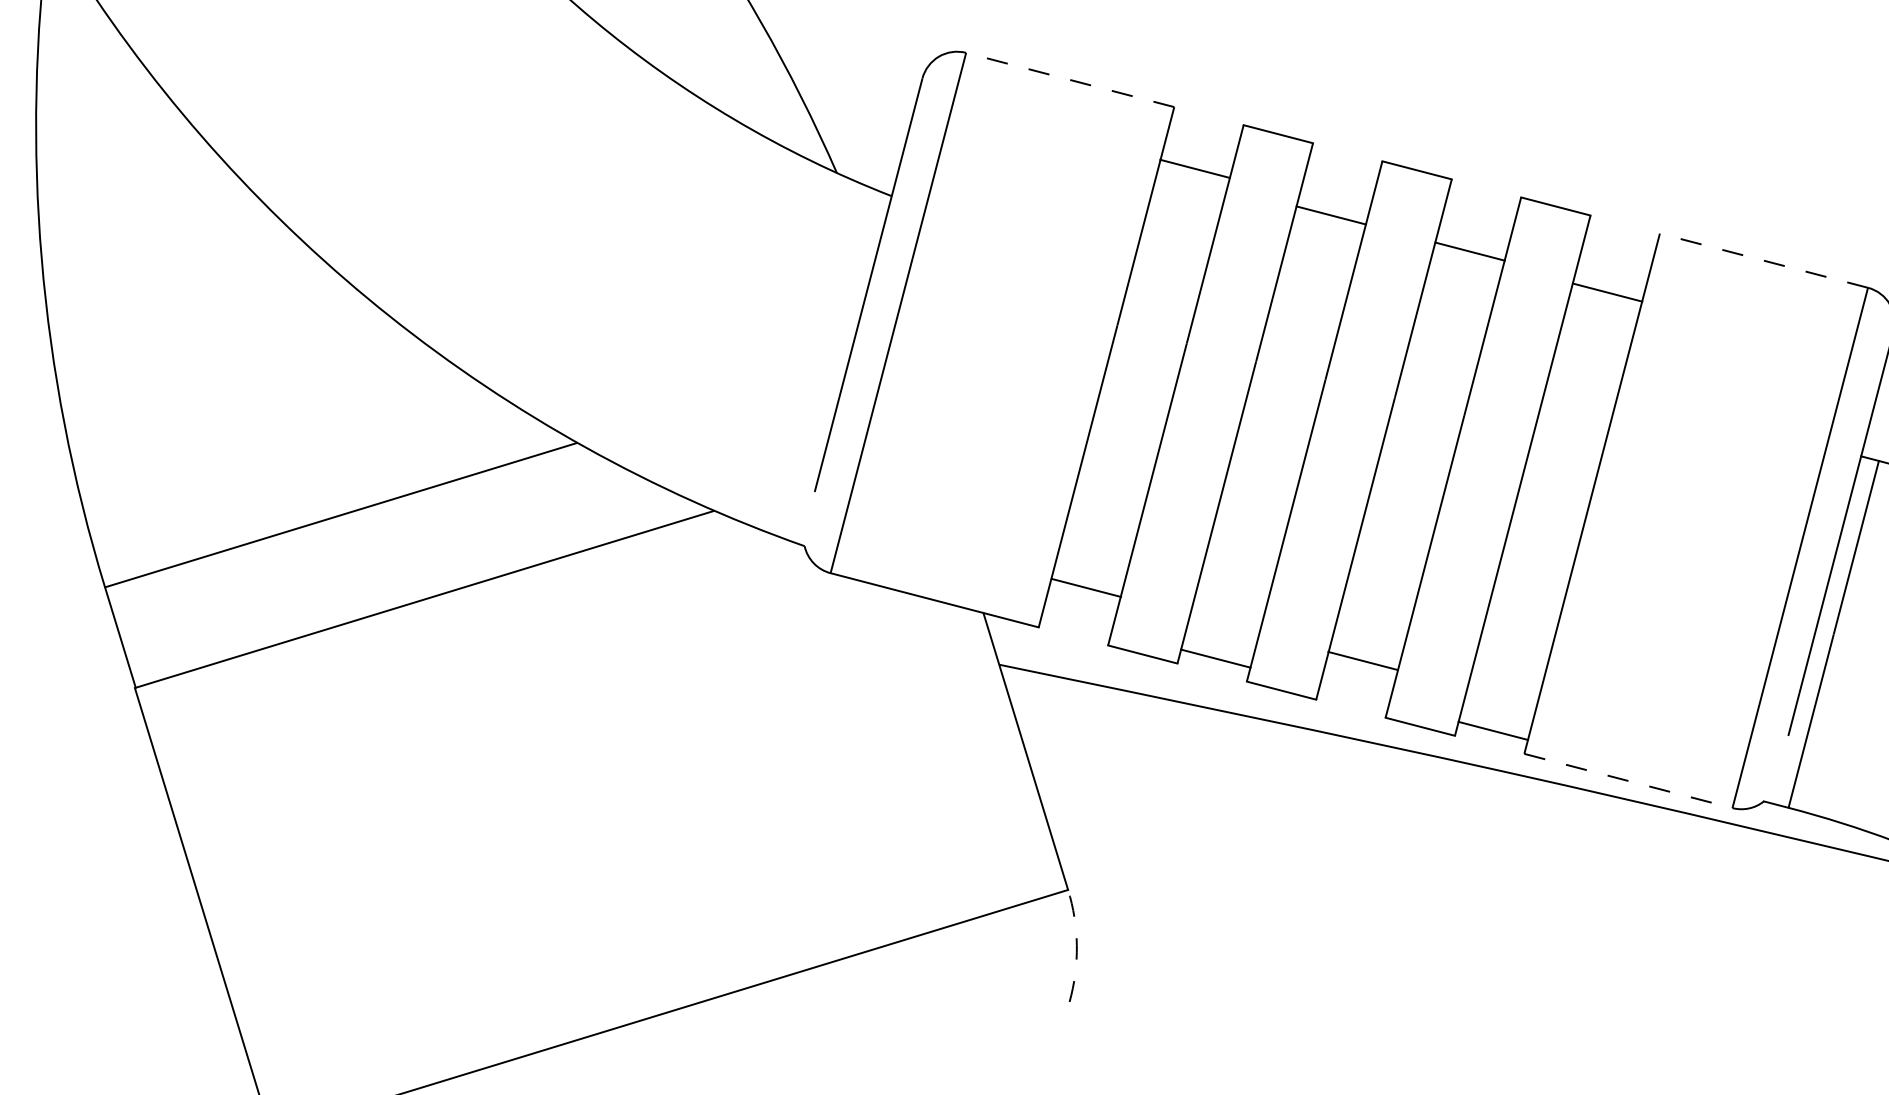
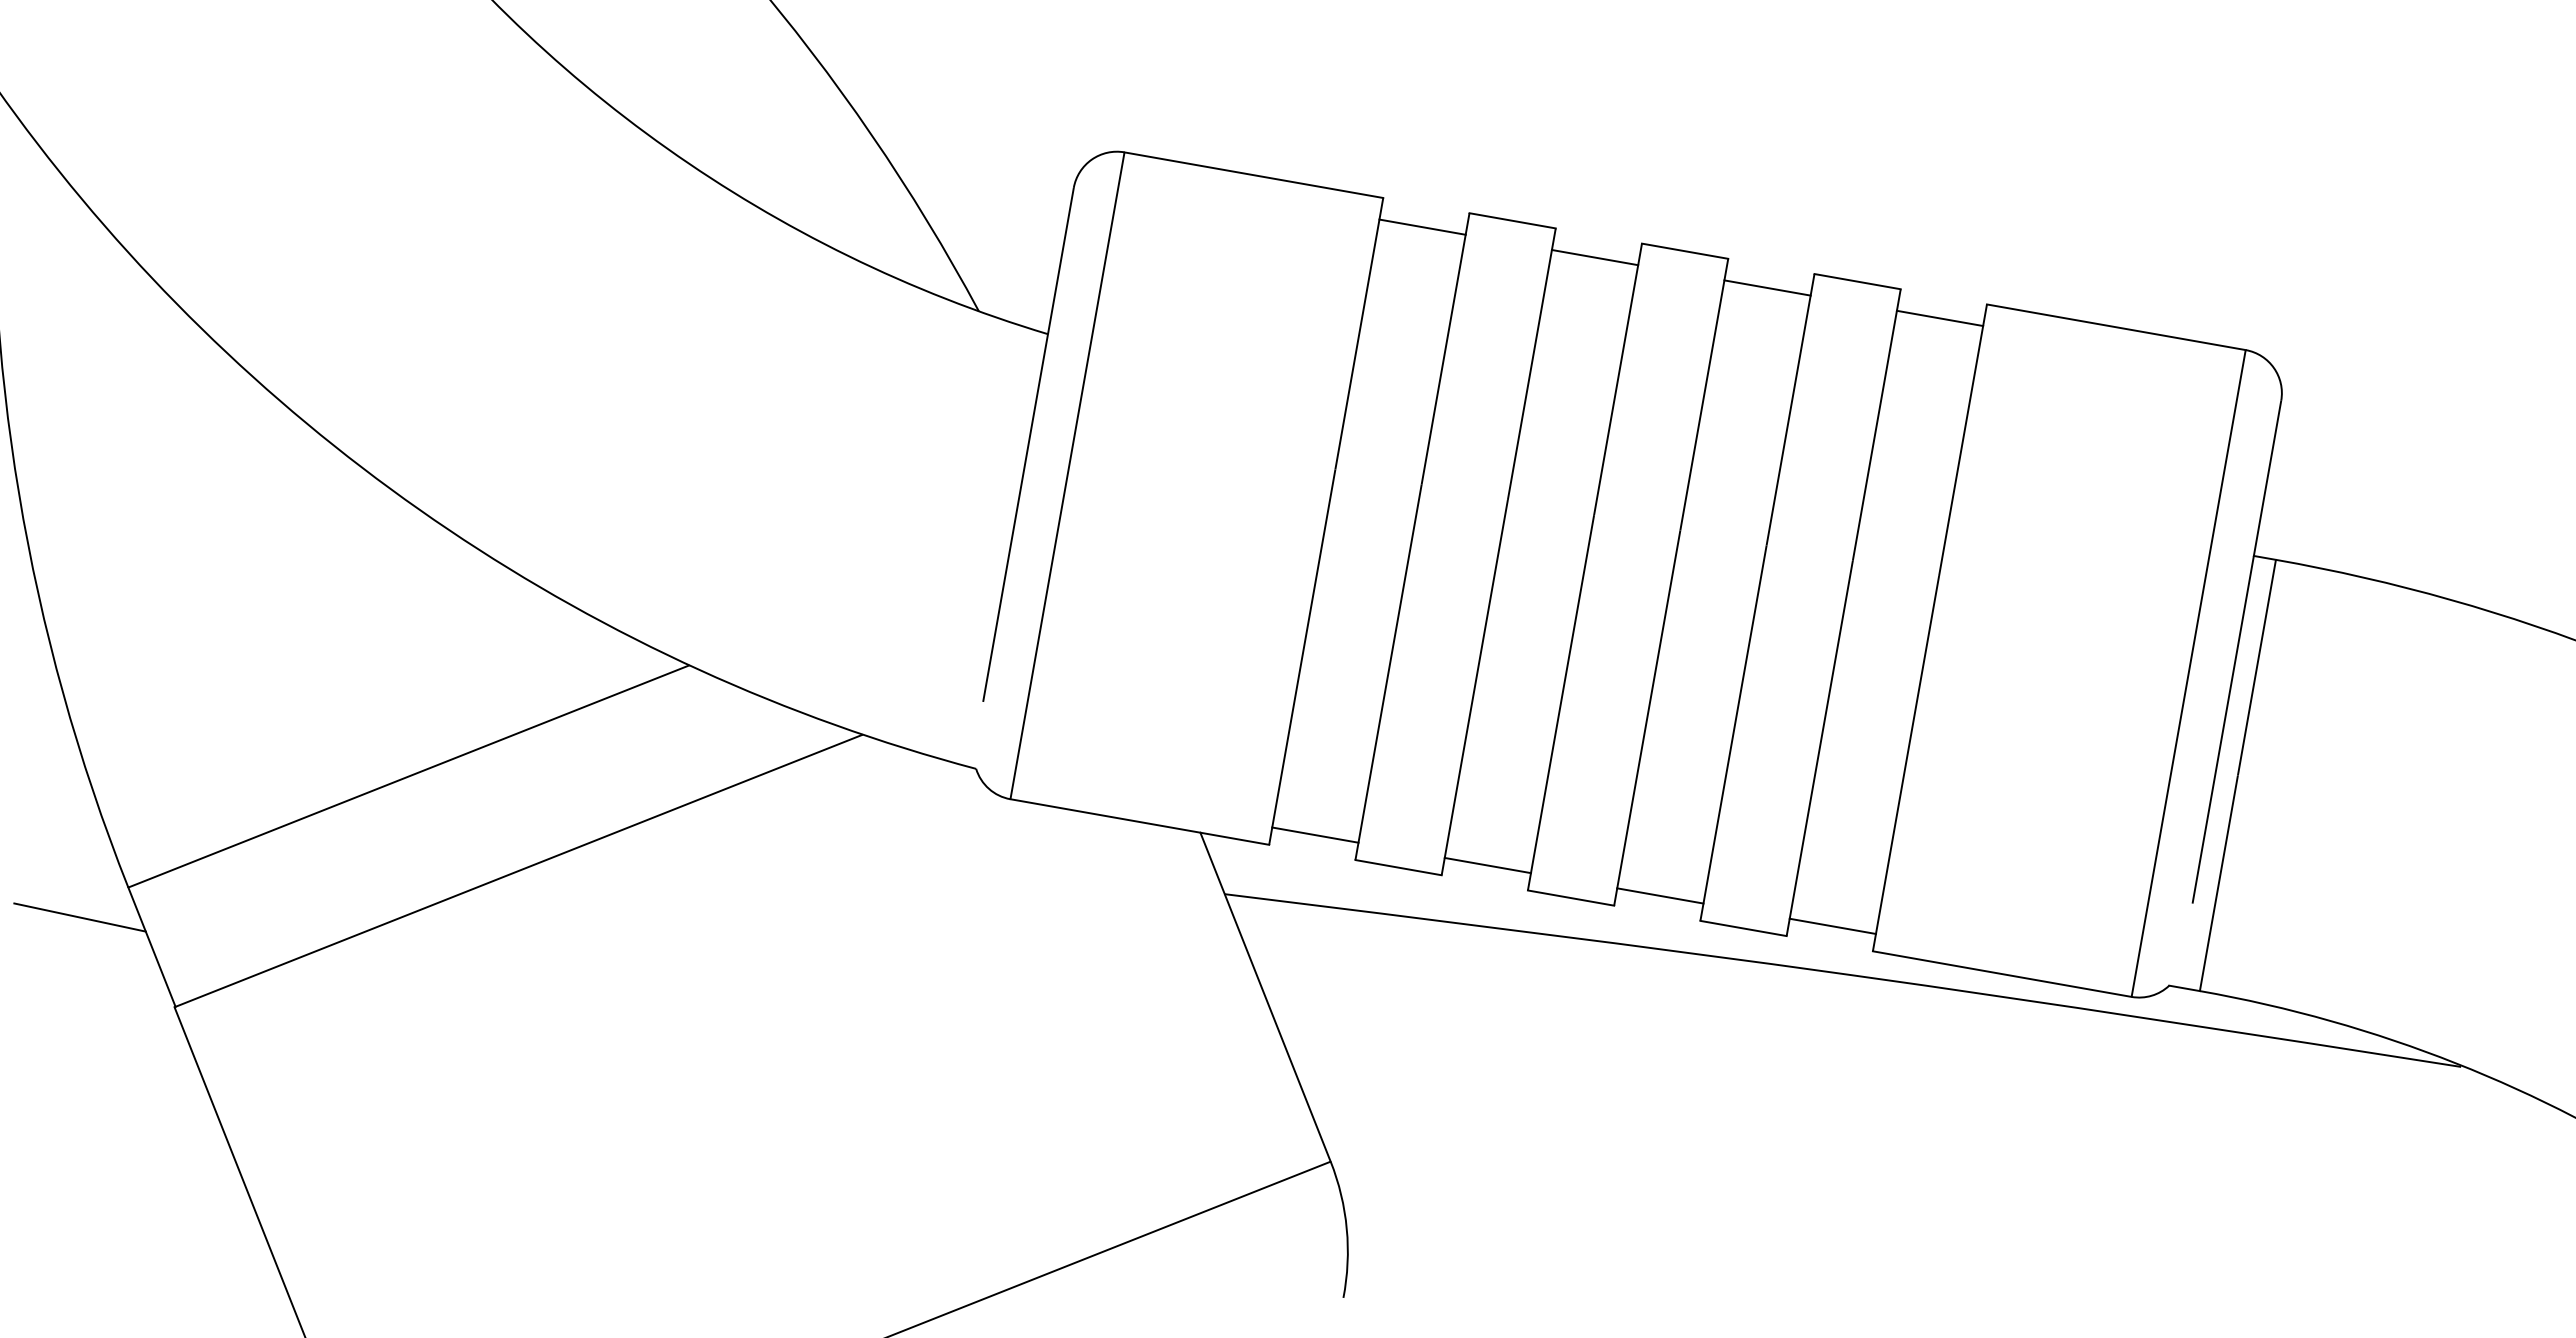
line: (1069, 80) -> (1253, 175), dashed -> solid
line: (1195, 168) -> (1422, 226), moved
line: (1330, 215) -> (1594, 257), moved
line: (1470, 251) -> (1767, 287), moved
line: (1763, 260) -> (2115, 327), dashed -> solid
line: (1607, 292) -> (1939, 318), moved
line: (1086, 587) -> (1315, 834), moved
line: (63, 608) -> (79, 917), added
line: (1363, 660) -> (1660, 895), moved
line: (1628, 781) -> (2002, 974), dashed -> solid
arc: (1076, 945) -> (1346, 1228), dashed -> solid

